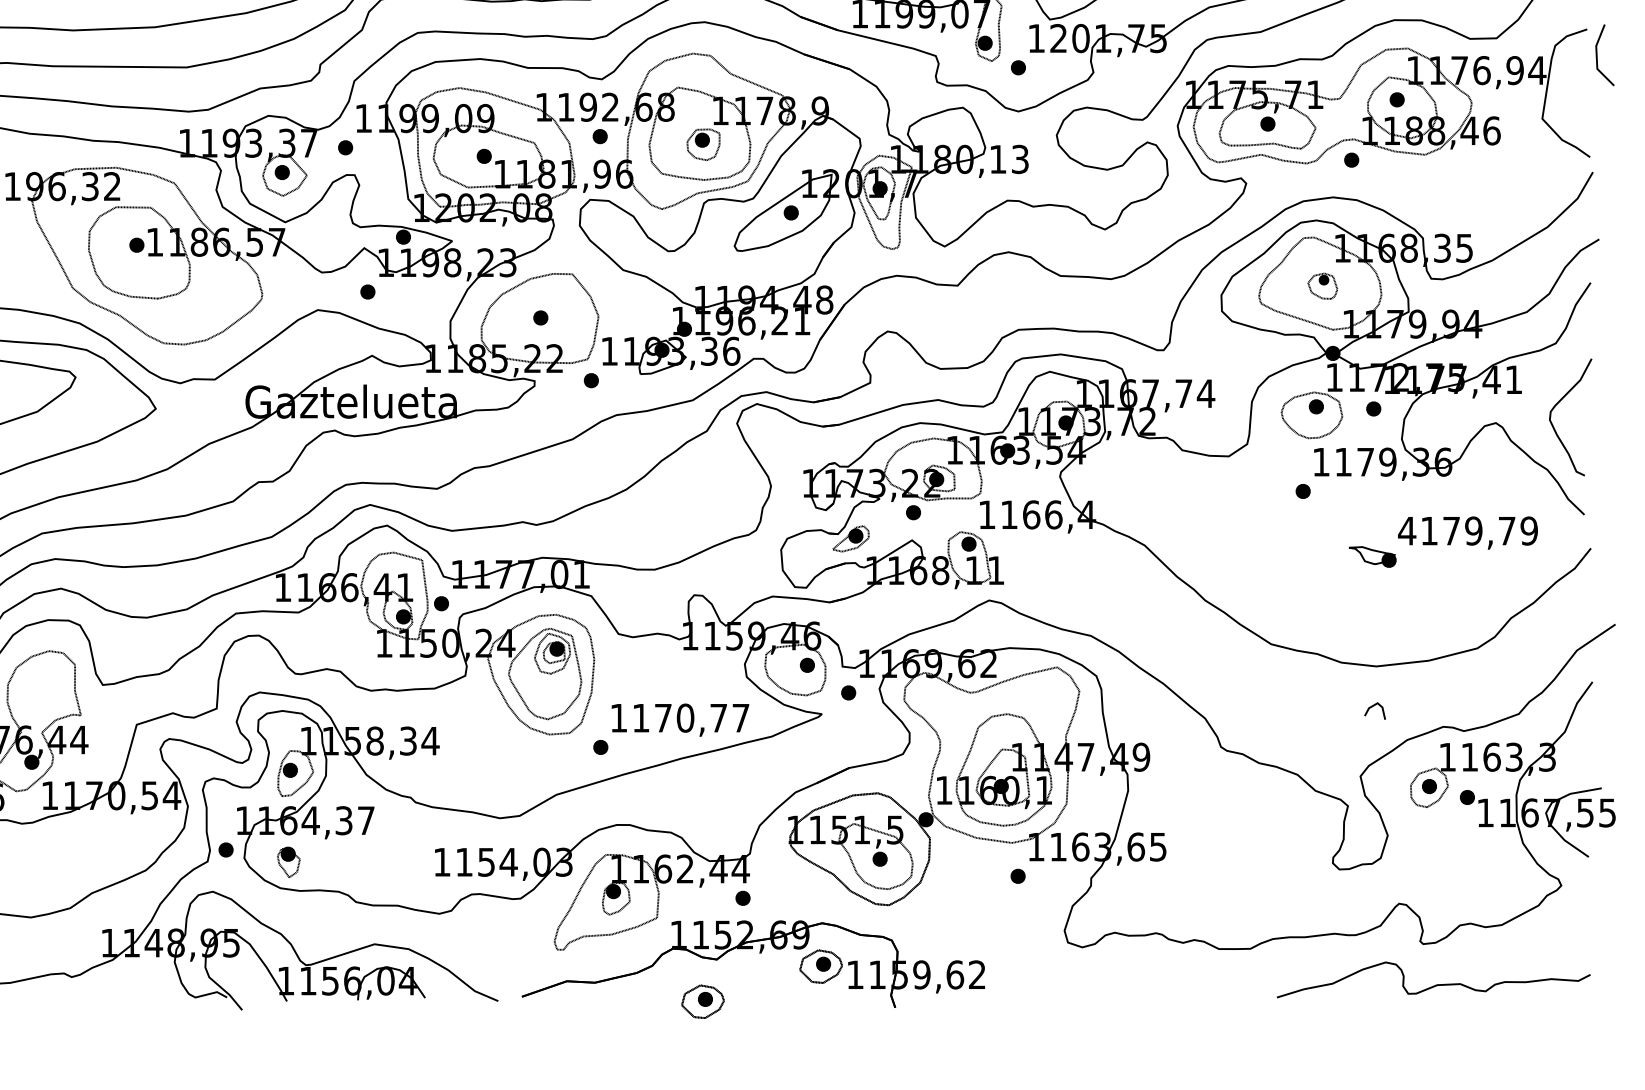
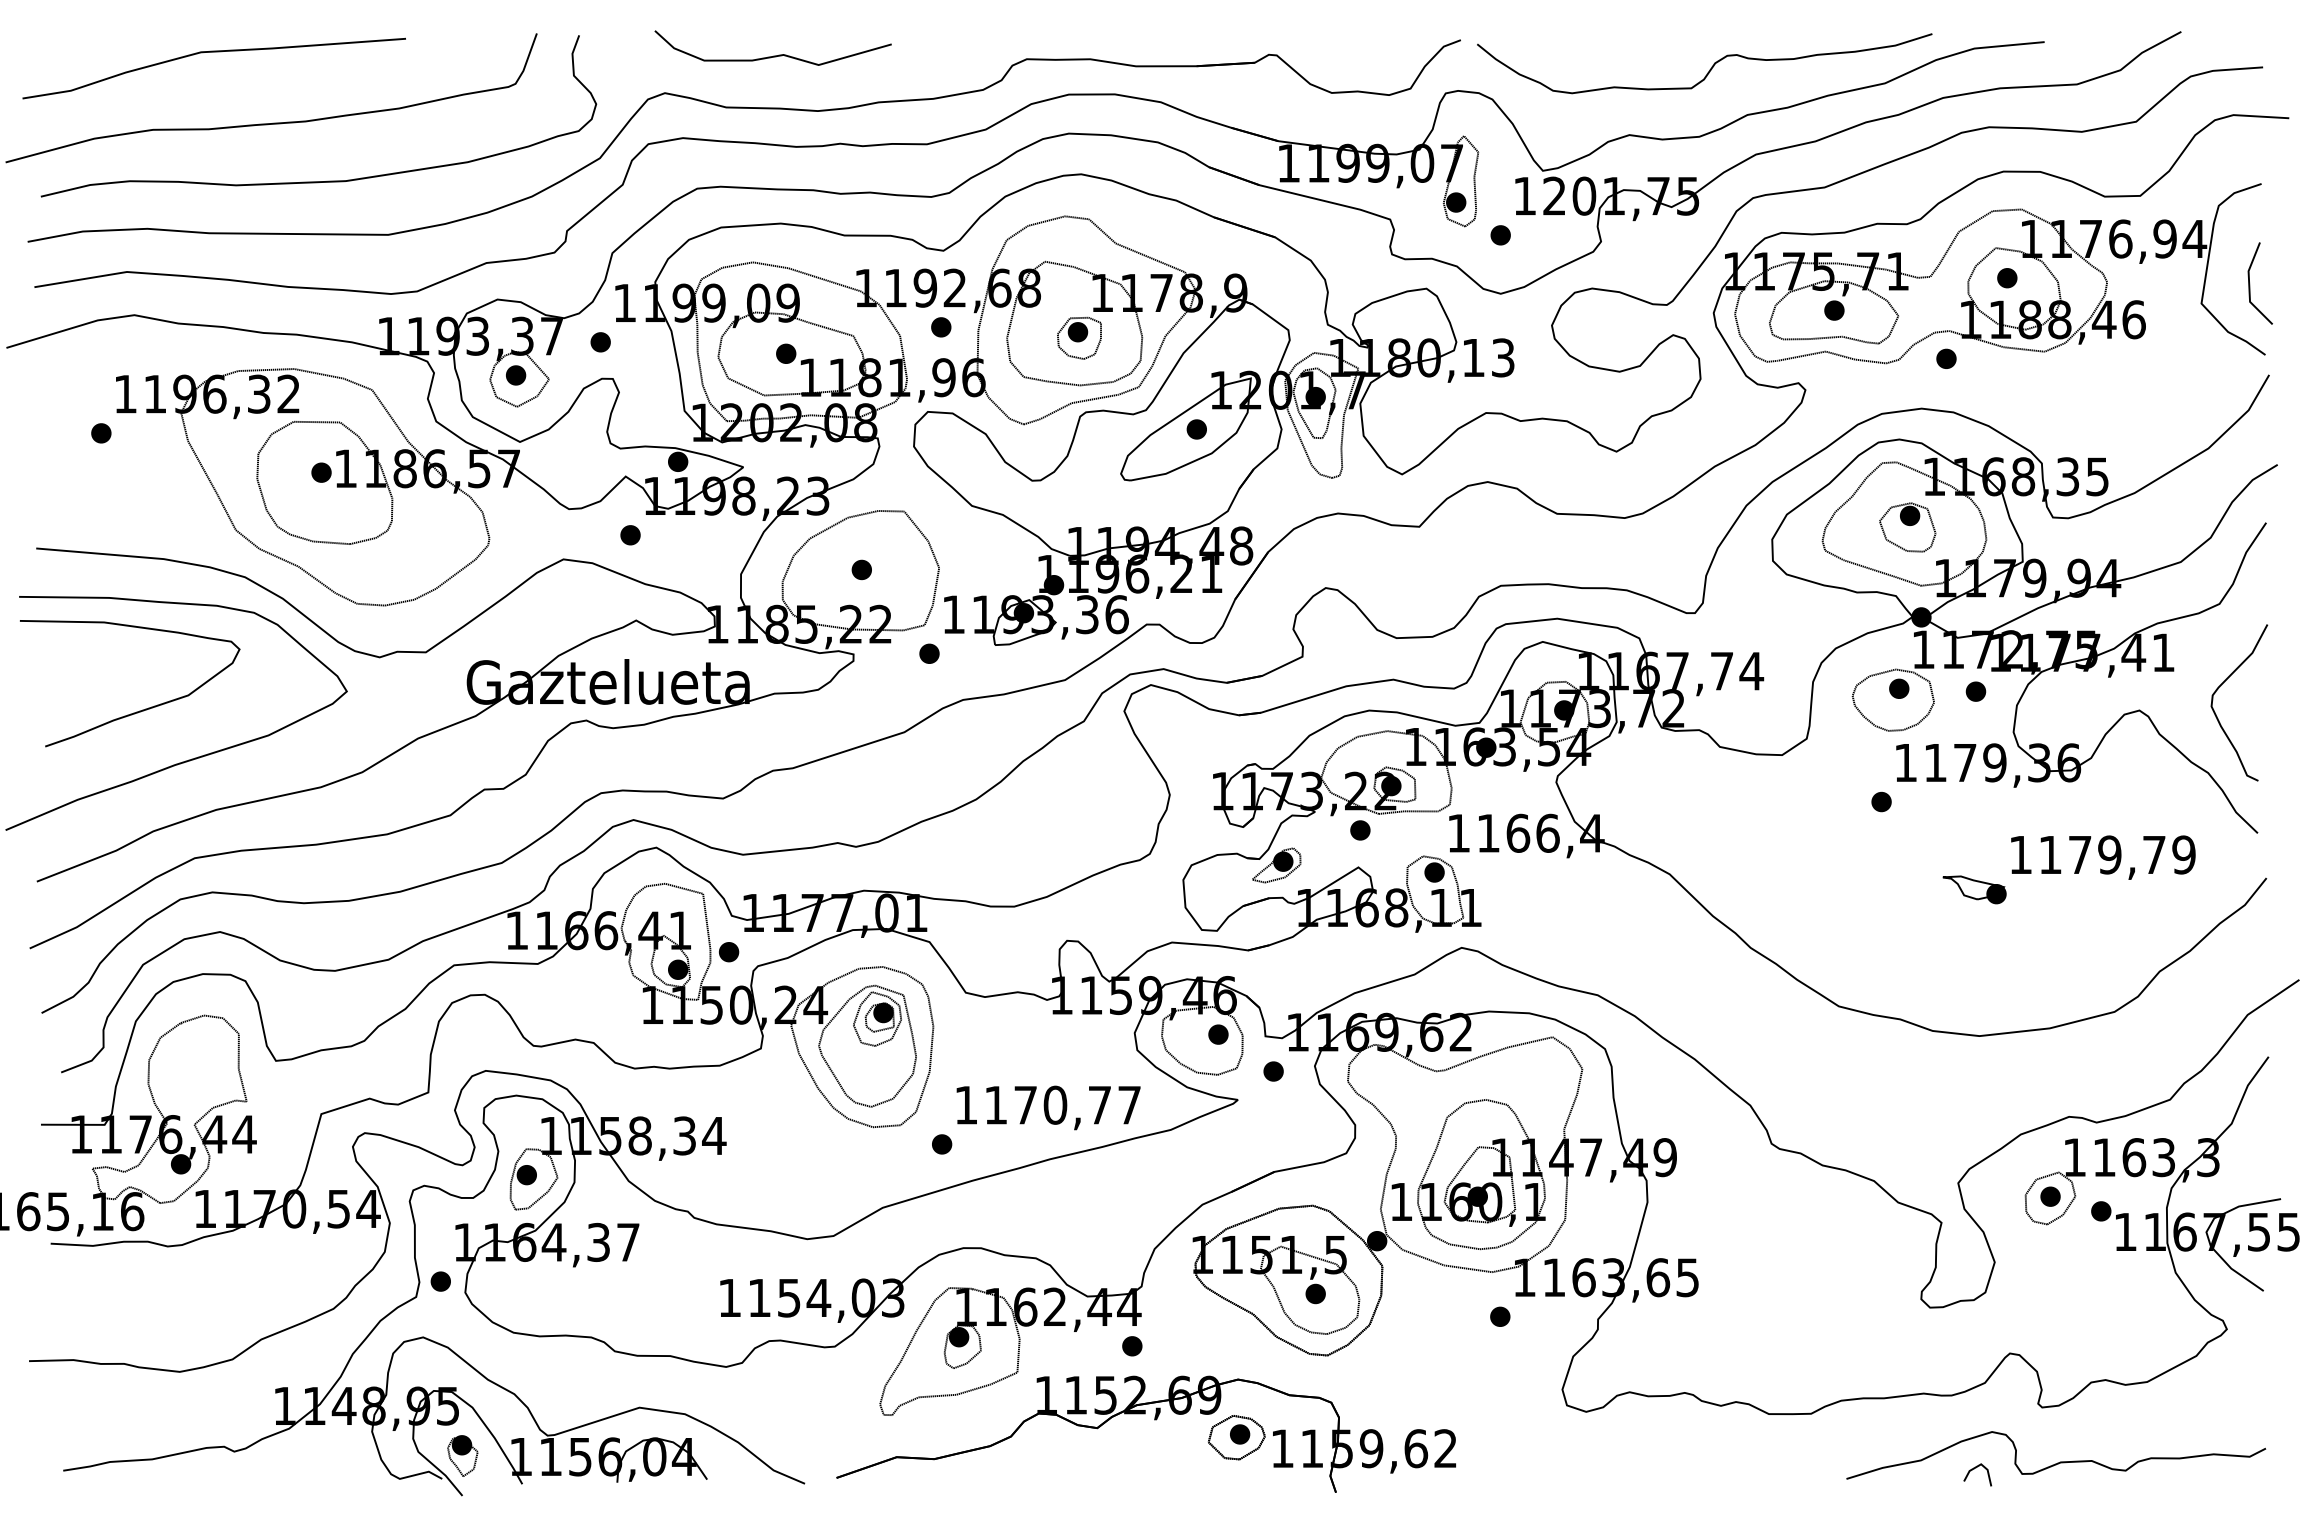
line: (1597, 55) -> (2250, 283), moved
part: (1322, 286) -> (1907, 527), size x1.43
text: (1407, 530) -> (2020, 854), 4179,79 -> 1179,79
part: (1374, 710) -> (1977, 1474), moved
part: (288, 861) -> (462, 1455), moved
part: (702, 1001) -> (1078, 1484), removed

